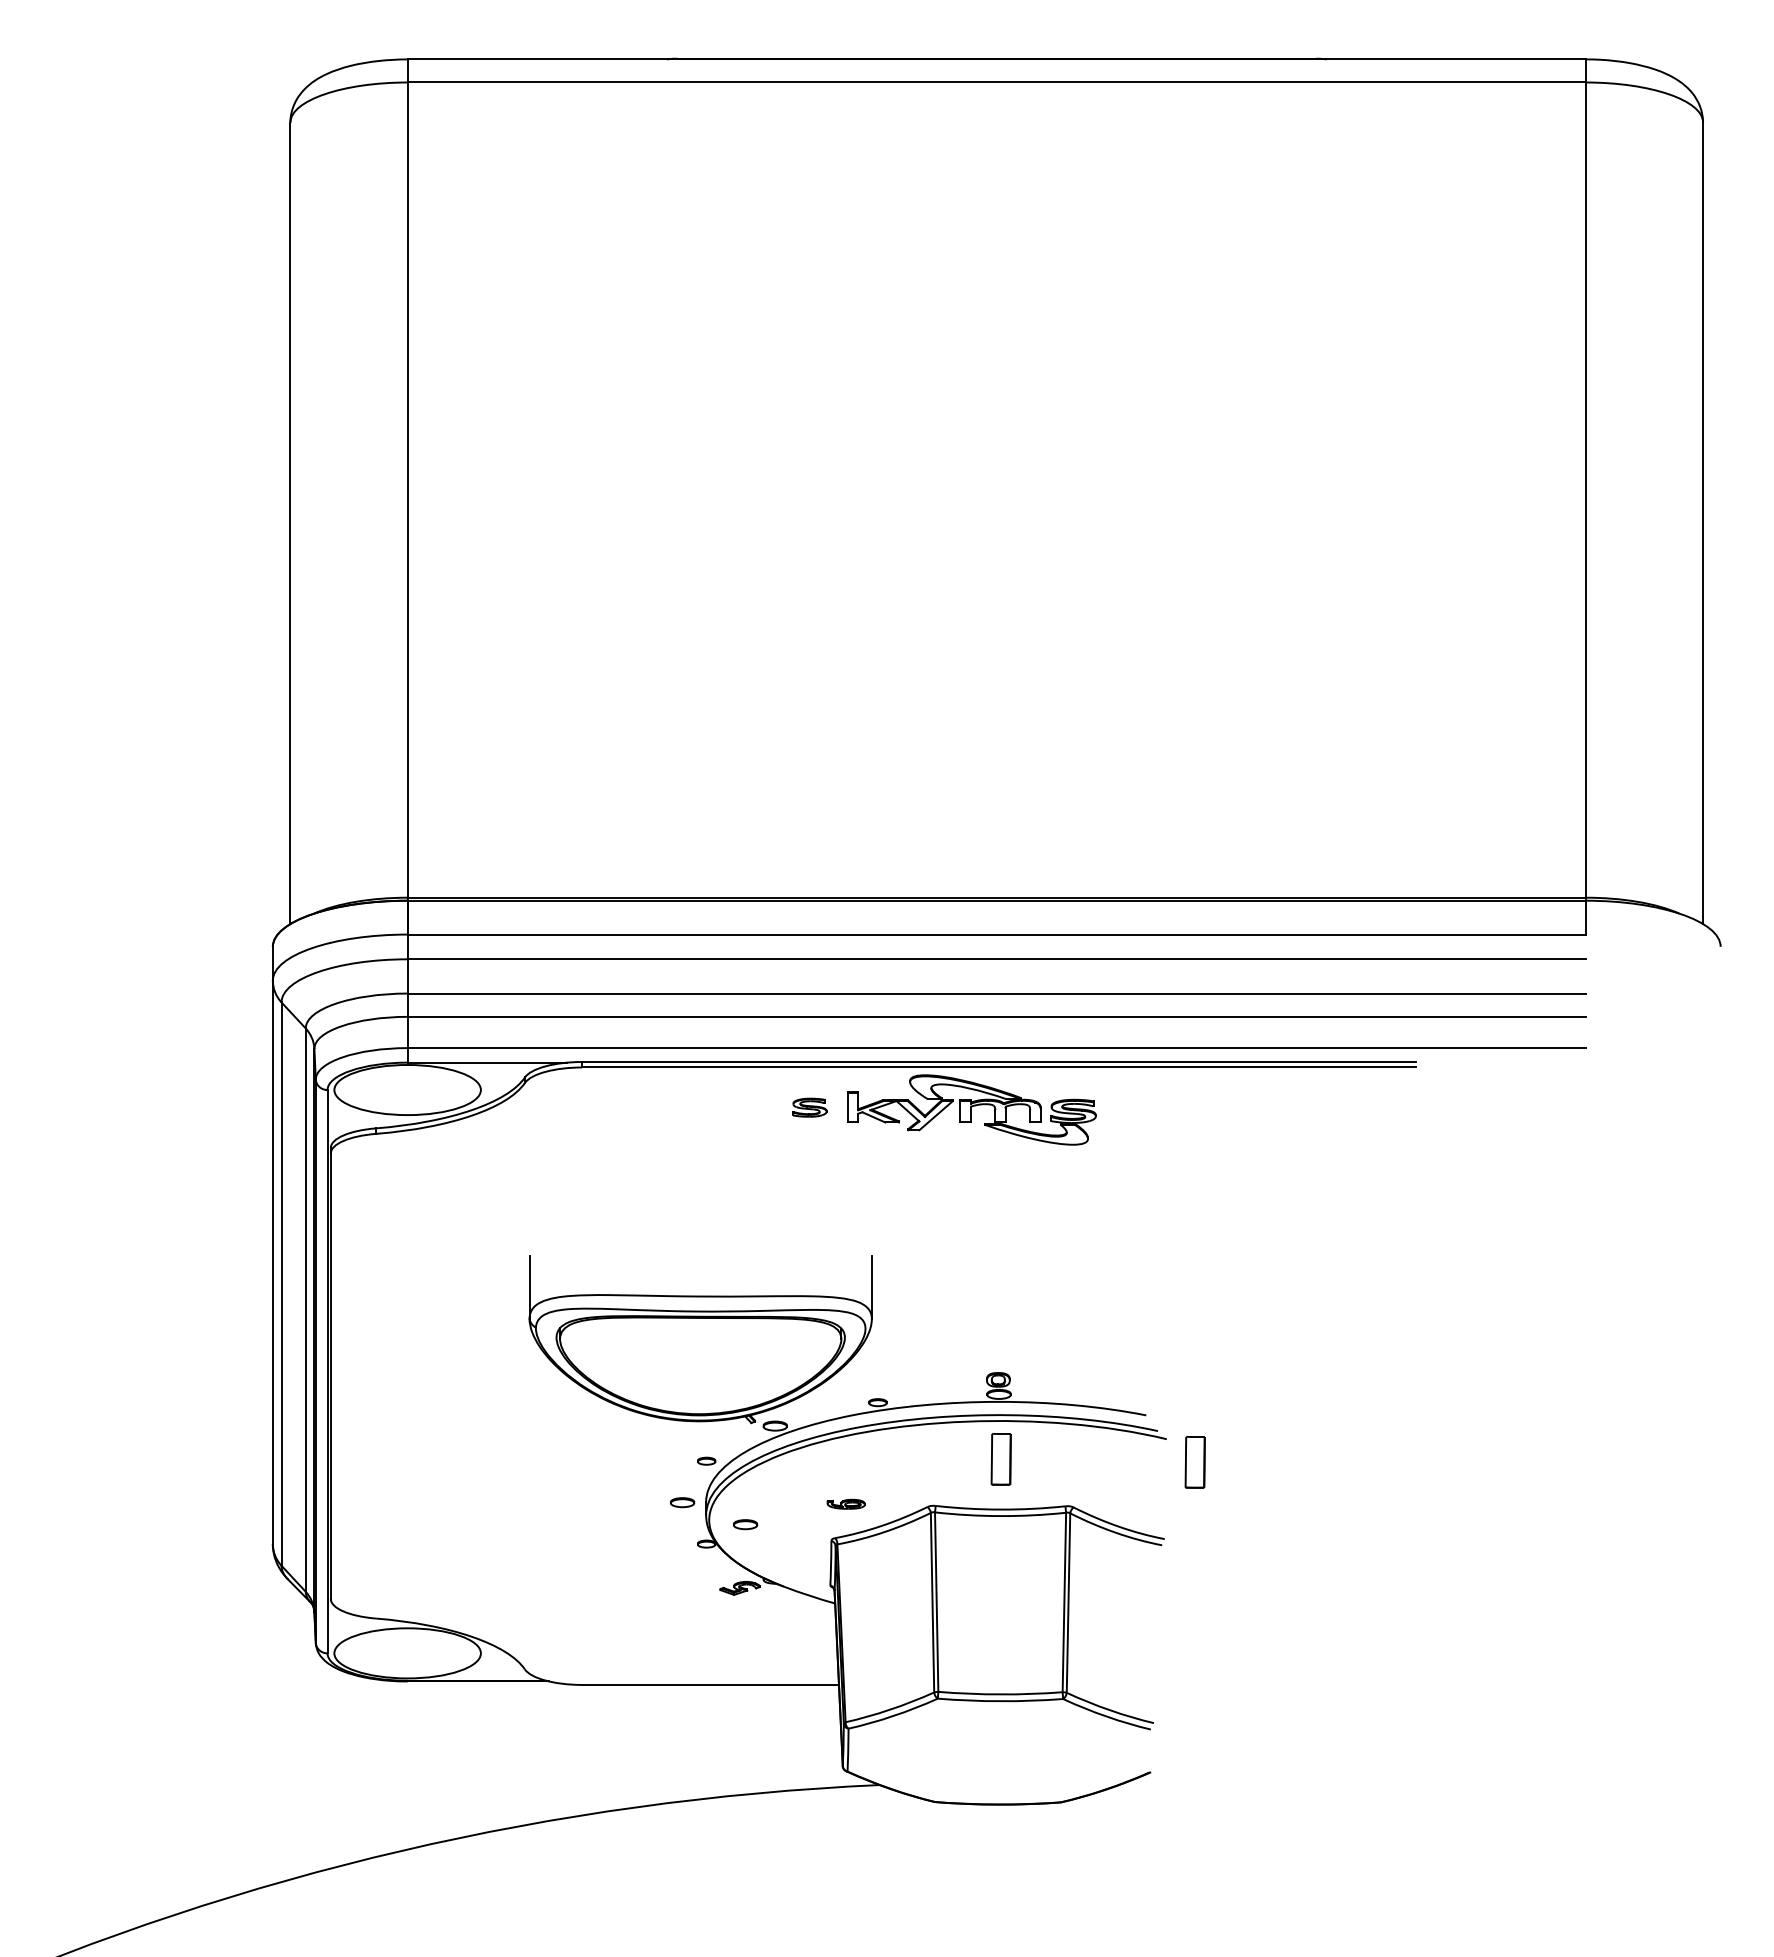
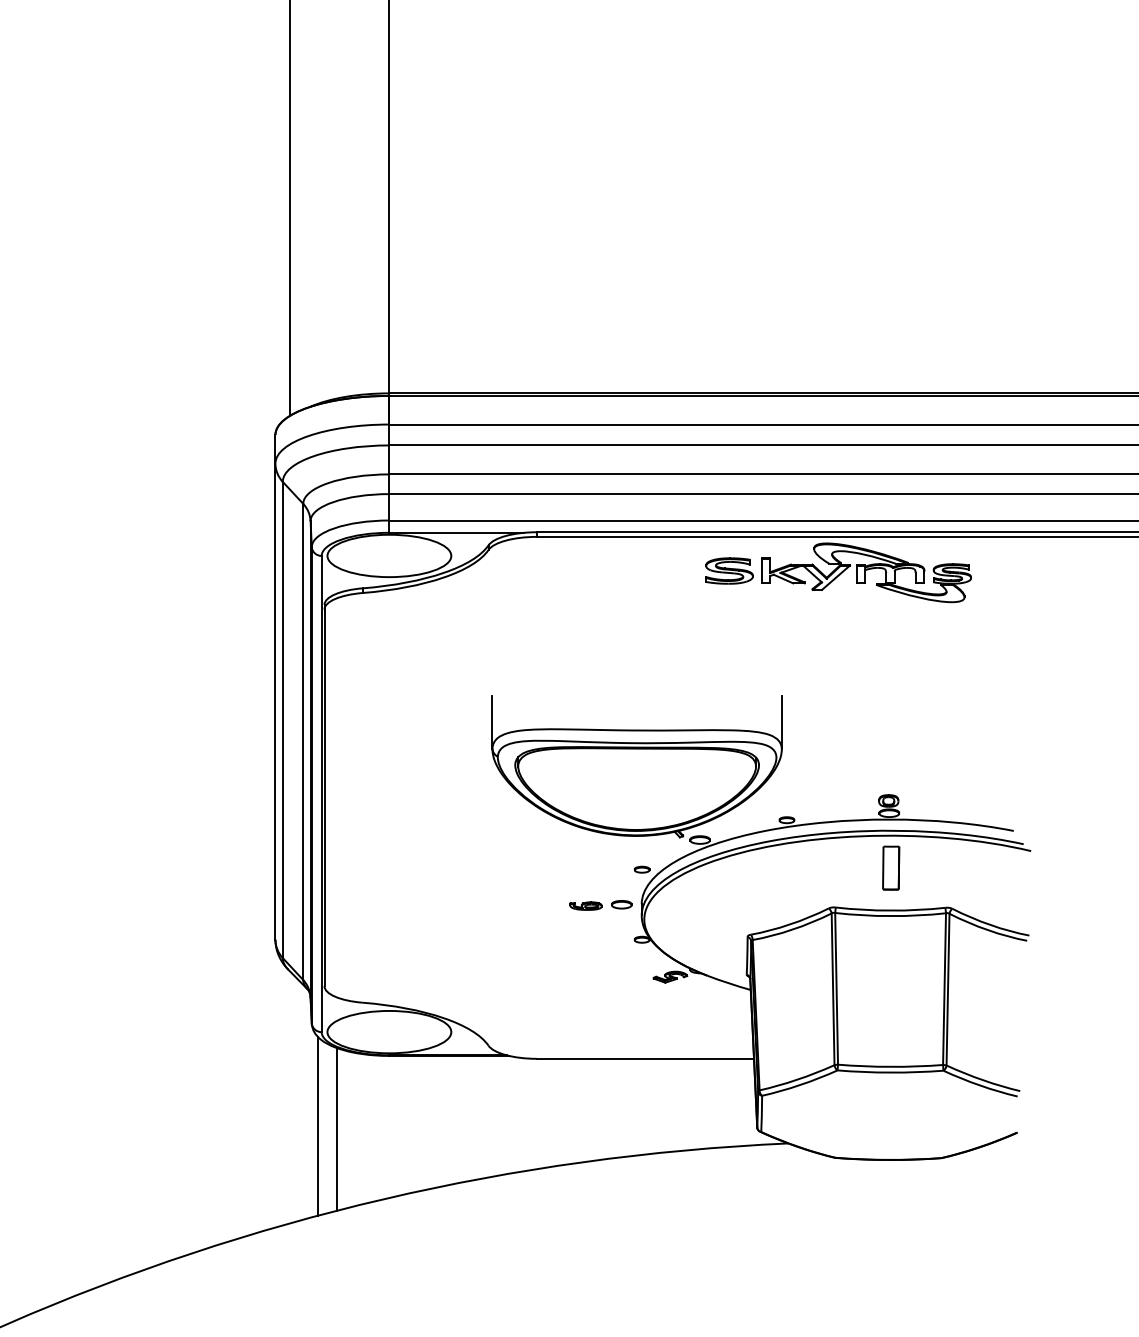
part: (809, 1107) -> (729, 570), size x1.67
part: (1194, 1462) -> (1054, 870), removed
part: (845, 1503) -> (585, 905), moved
part: (745, 1524) -> (674, 923), removed
line: (322, 1764) -> (317, 1126), added
line: (346, 1768) -> (337, 1129), added

